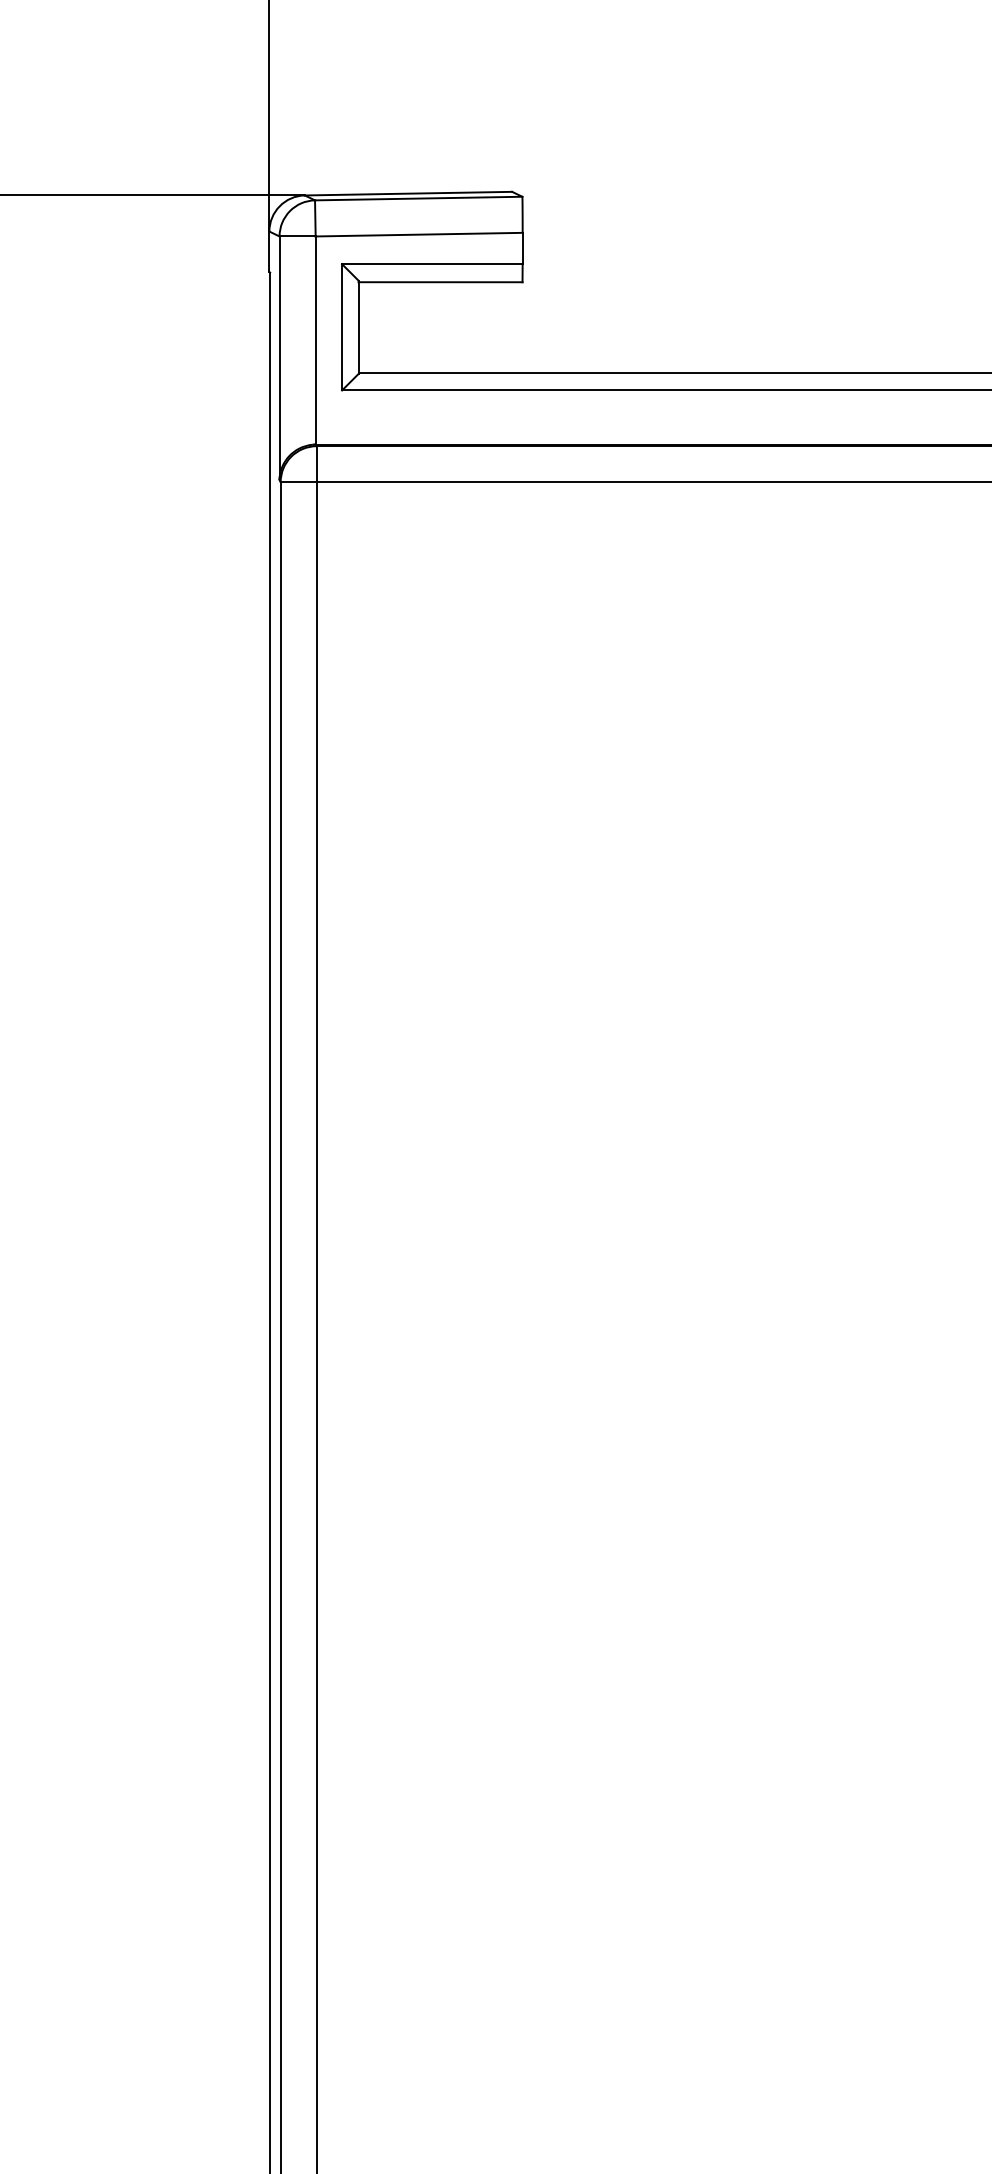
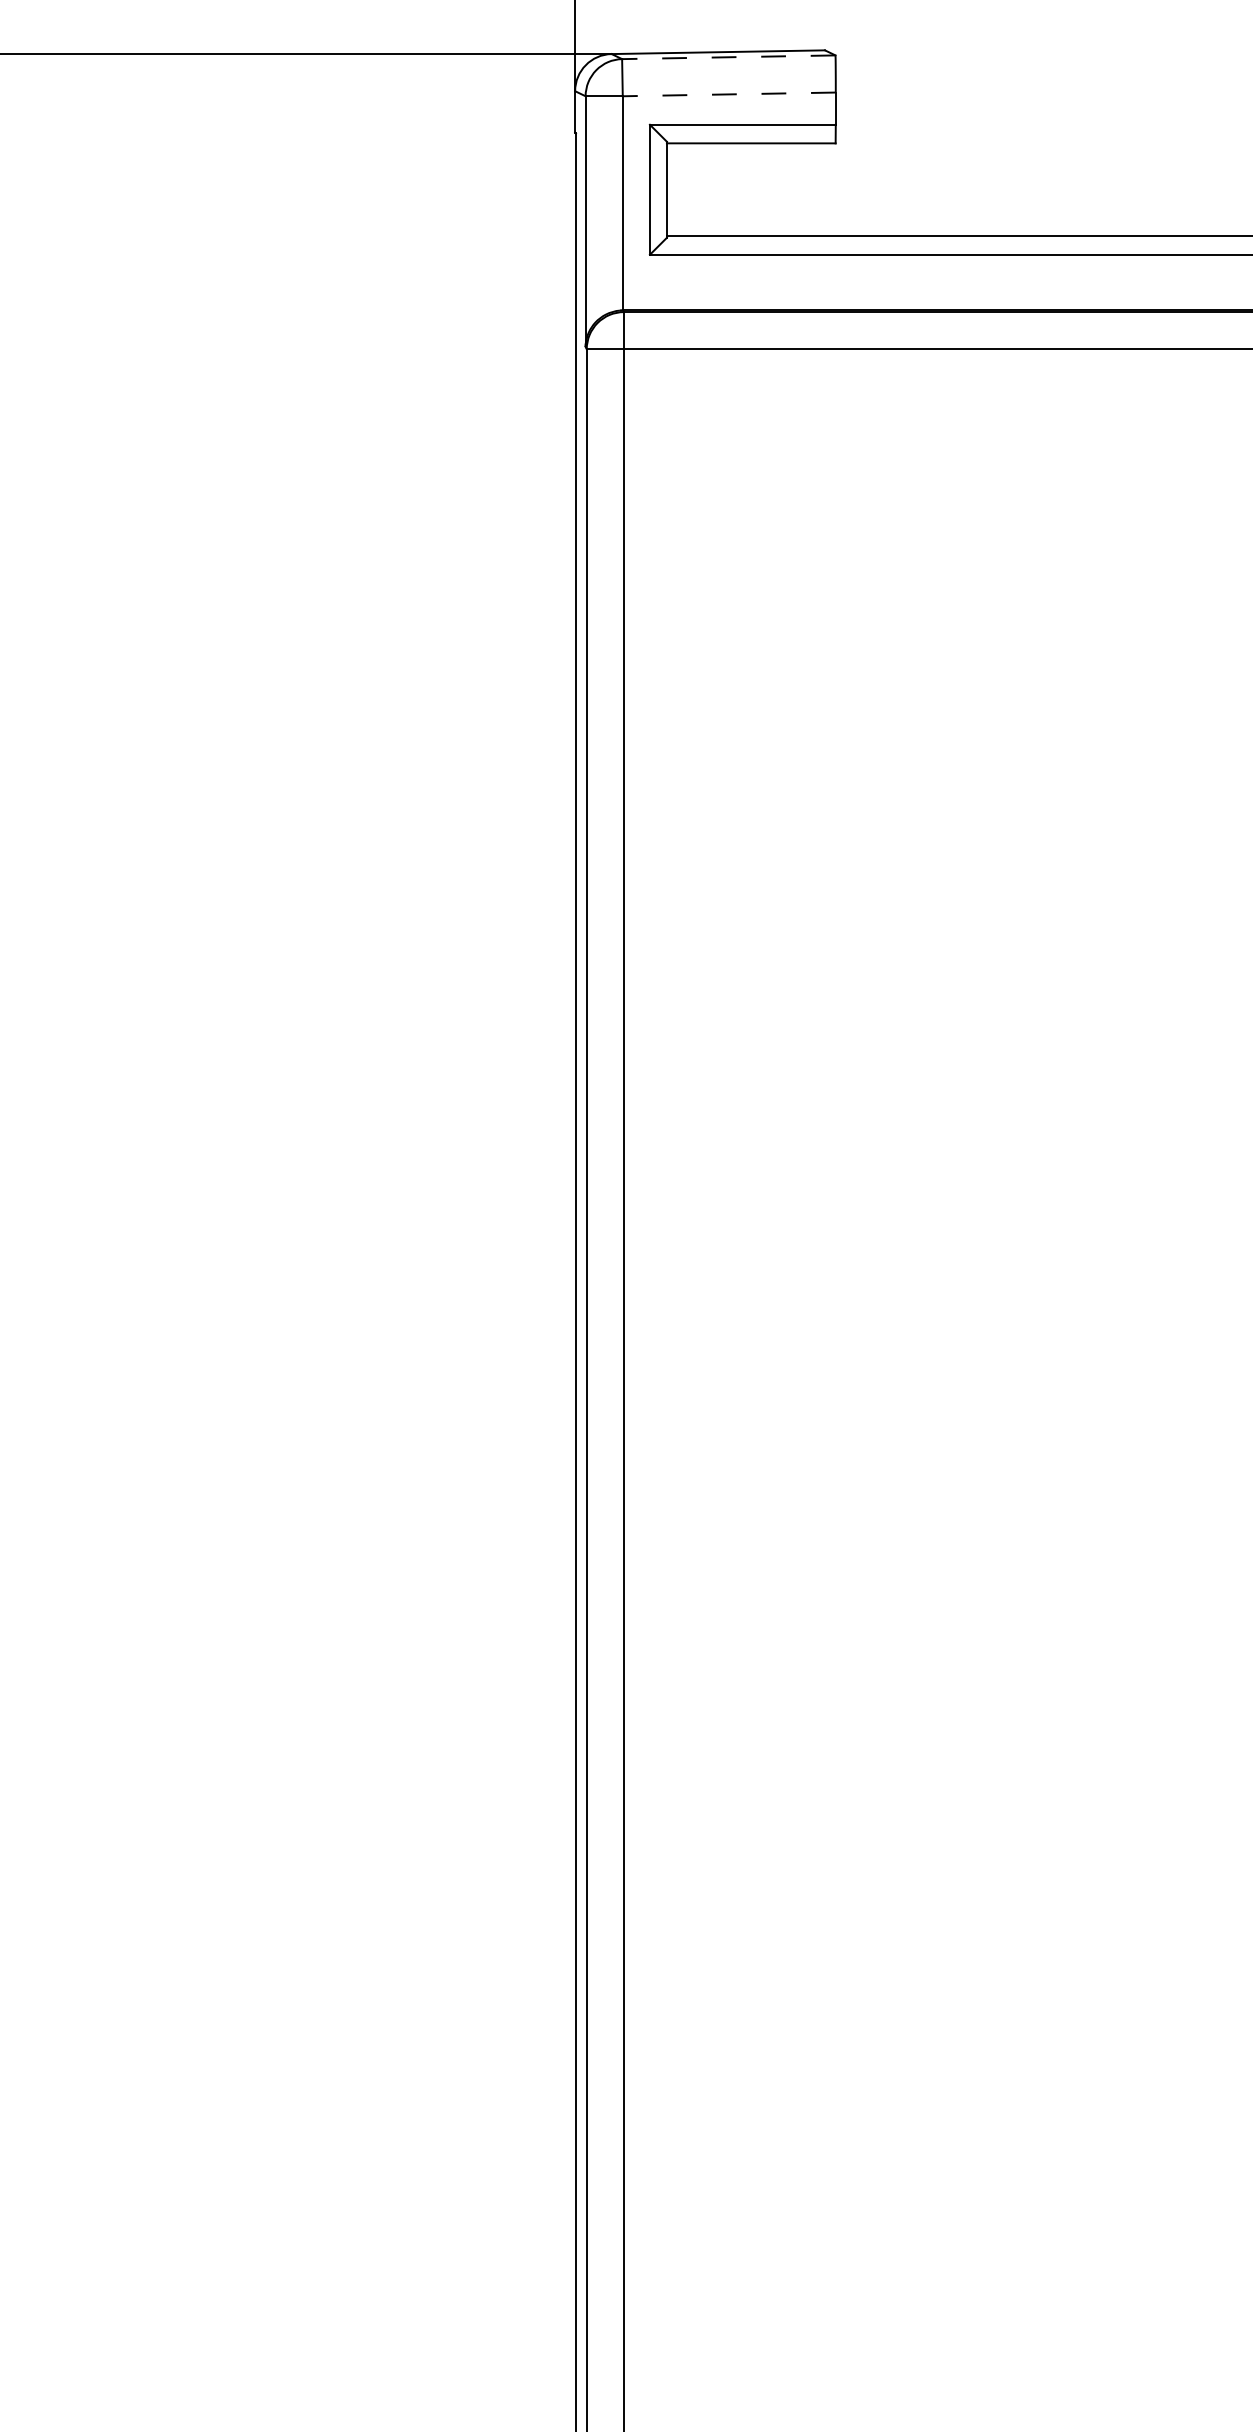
line: (418, 198) -> (728, 57), solid -> dashed
line: (419, 234) -> (729, 94), solid -> dashed

